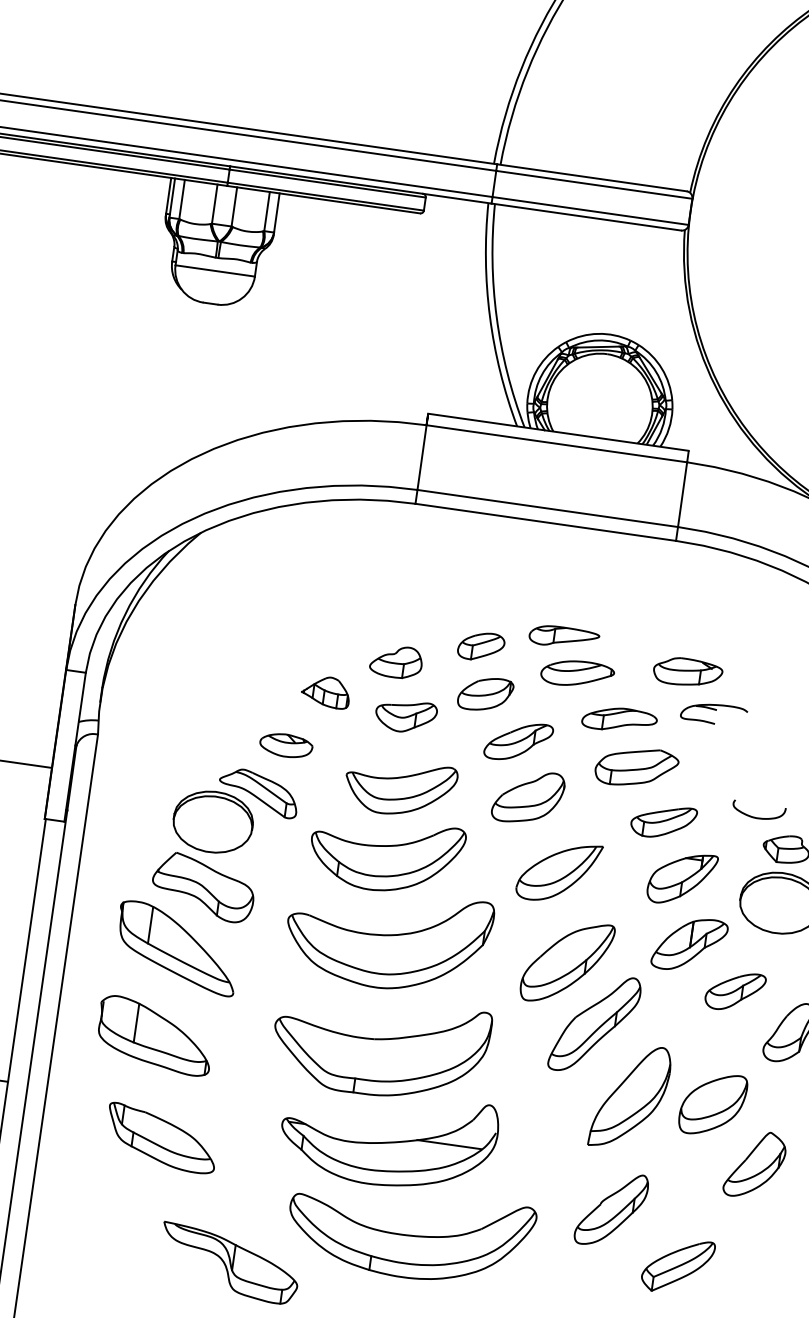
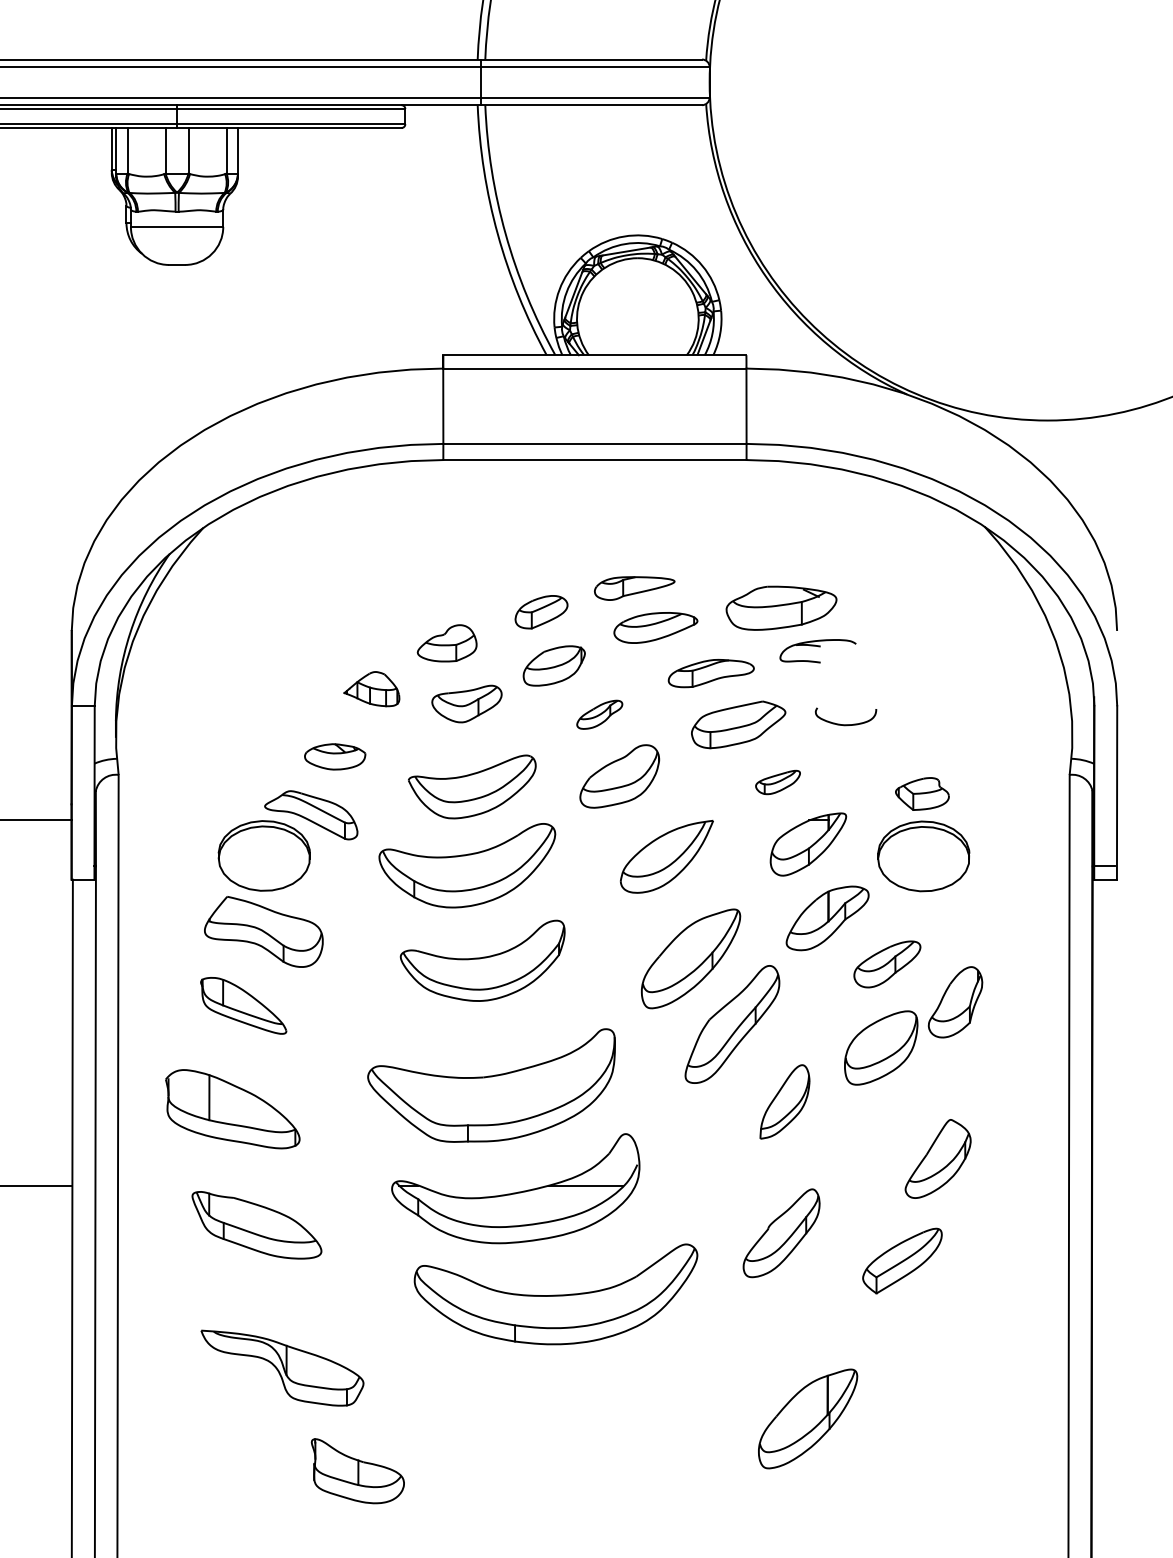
part: (687, 672) -> (781, 608), size x1.4
part: (518, 741) -> (599, 714), size x0.6
curve: (757, 817) -> (845, 724), moved
part: (663, 821) -> (777, 782), size x0.6
part: (387, 938) -> (482, 960), size x0.7
part: (177, 948) -> (243, 1005), size x0.6
part: (630, 1096) -> (784, 1101), size x0.6
part: (713, 1104) -> (881, 1047), moved
part: (229, 1263) -> (282, 1367), moved
part: (678, 1265) -> (902, 1260), moved

